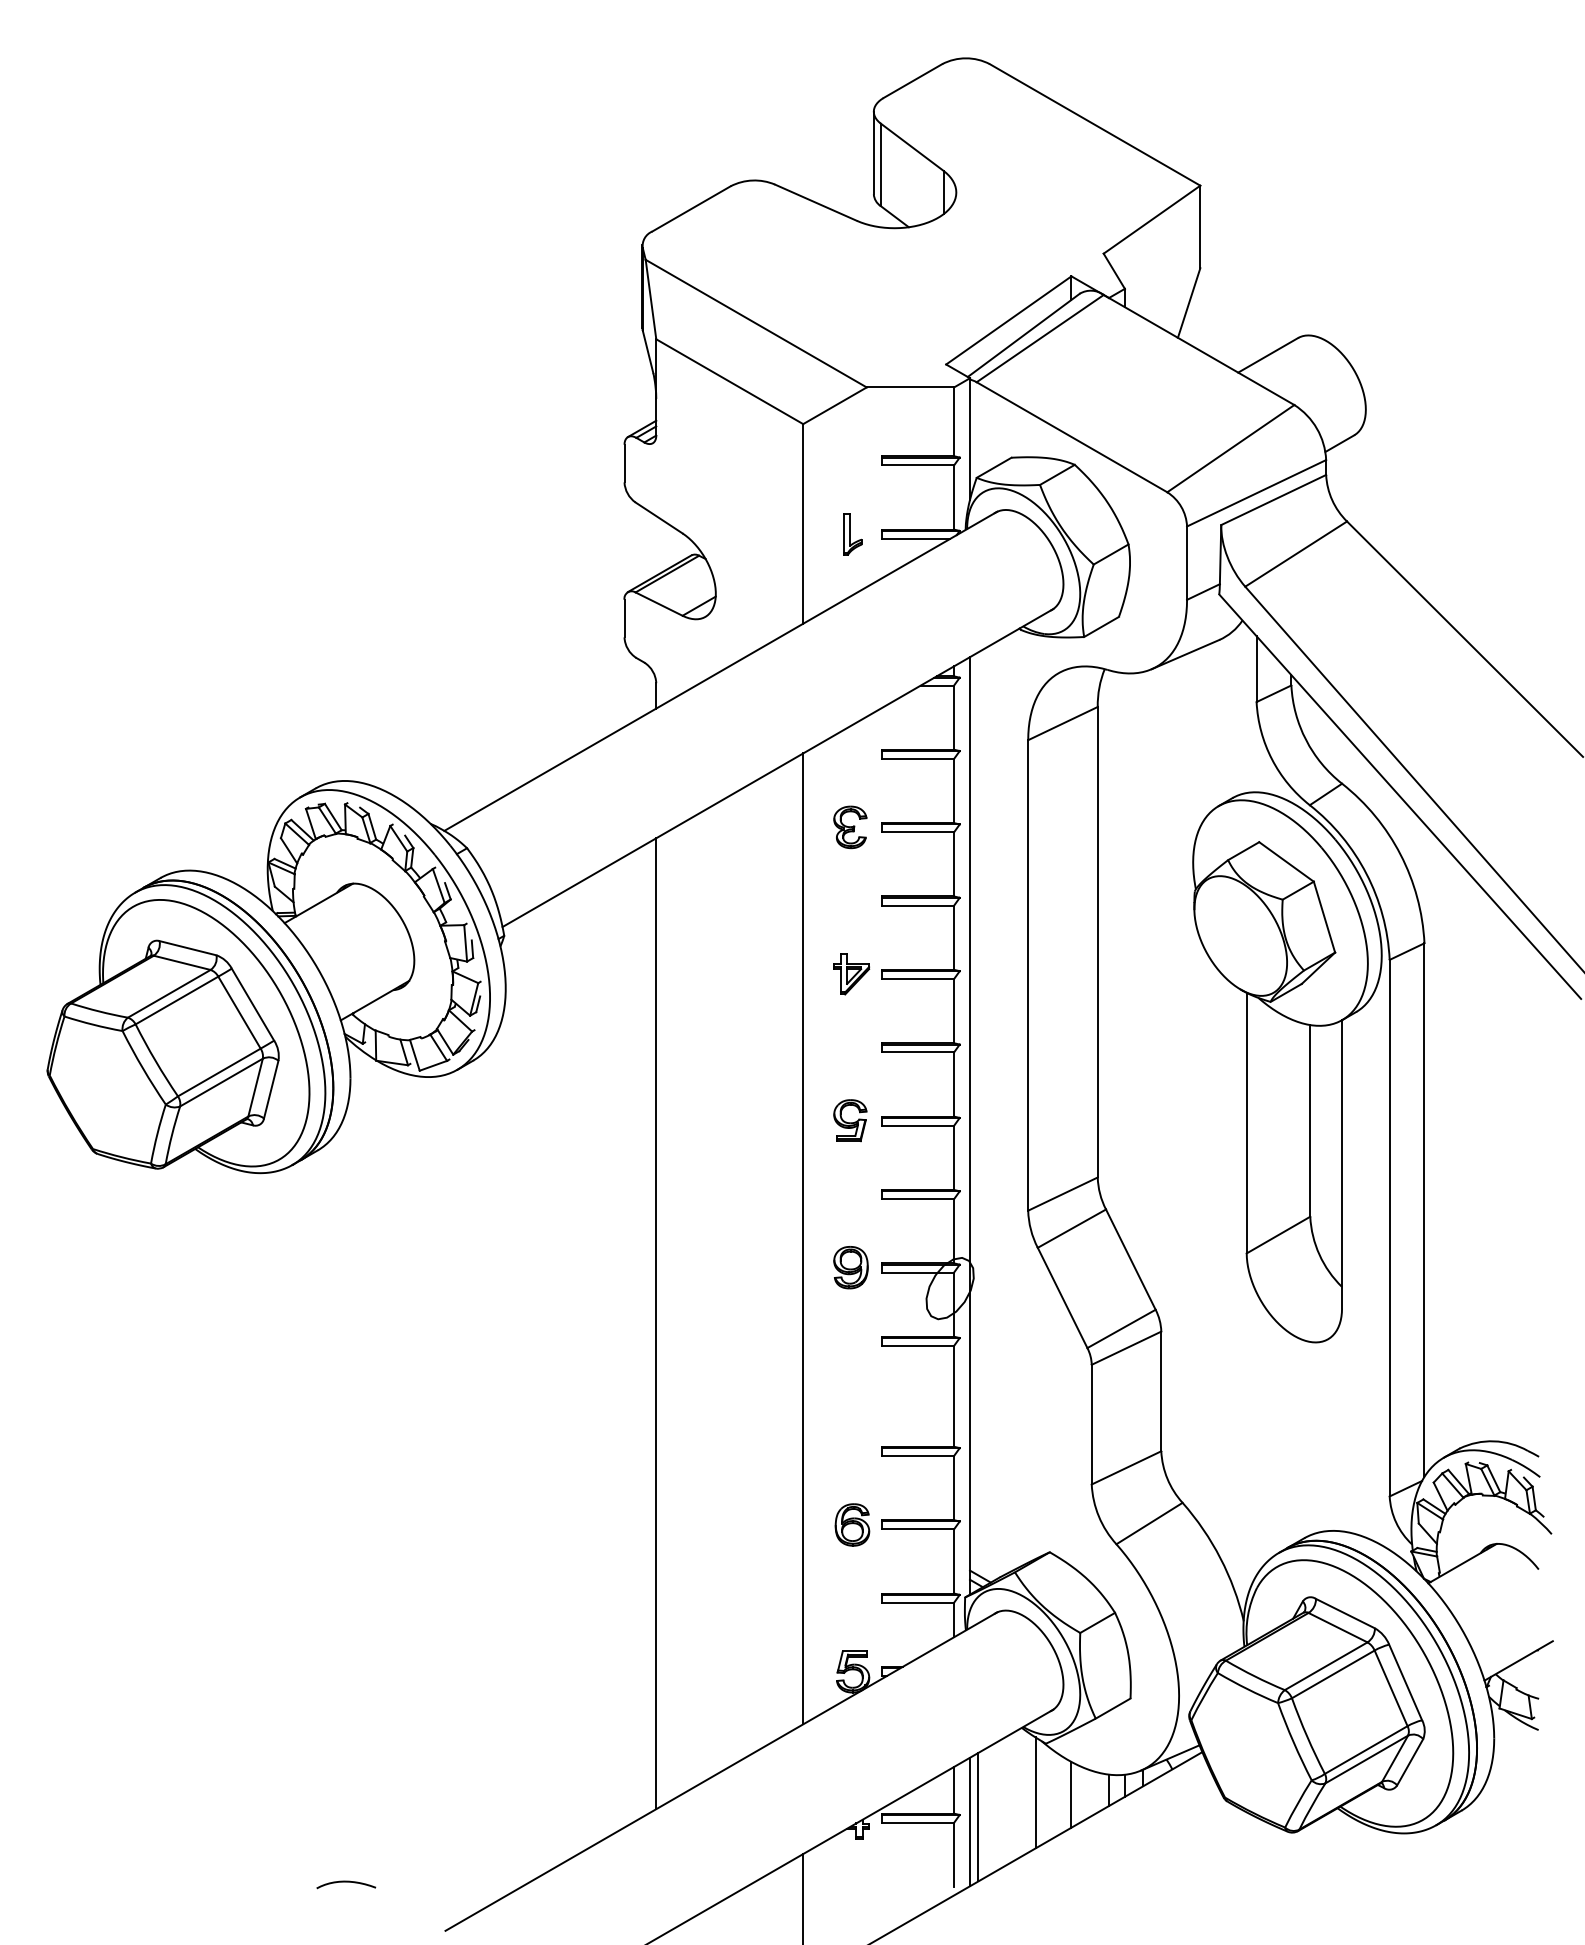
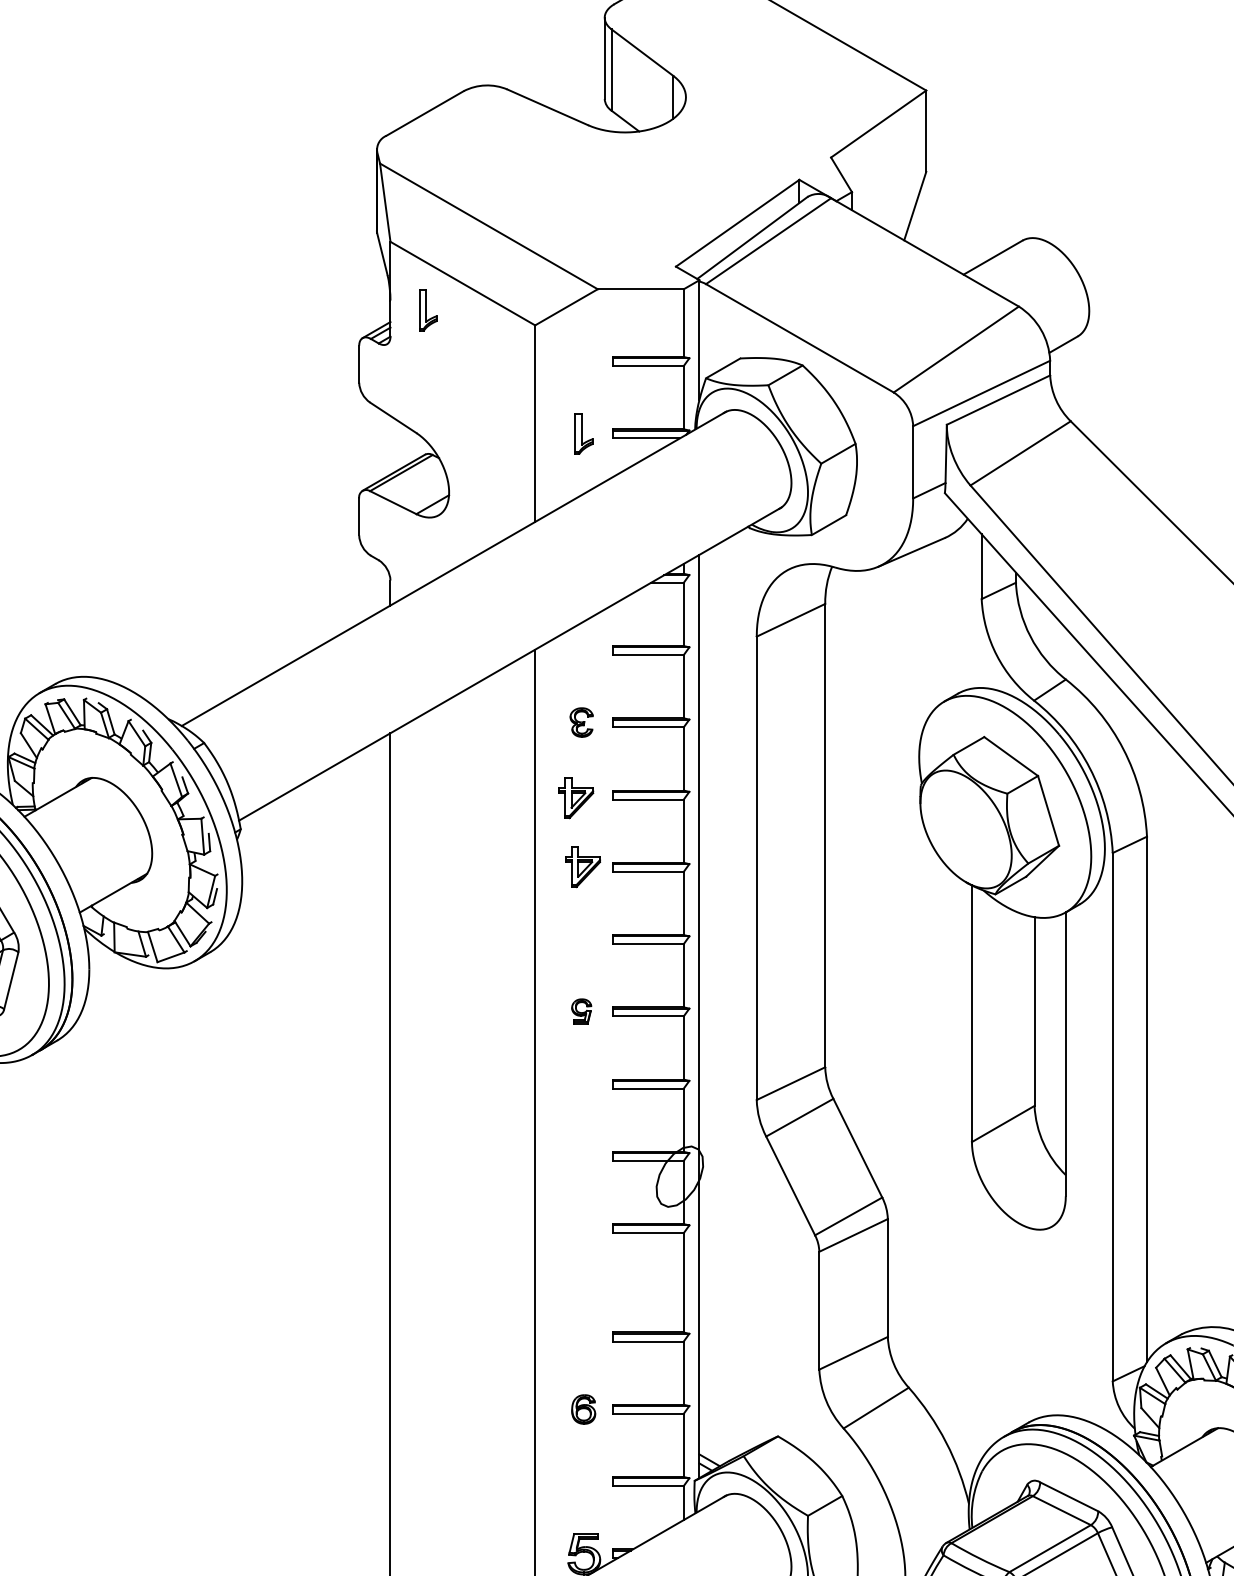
part: (694, 409) -> (428, 310), added
part: (850, 827) -> (581, 722), size x0.7
part: (844, 904) -> (575, 798), added
part: (850, 1120) -> (581, 1011), size x0.6
part: (850, 1267) -> (581, 1155), removed
part: (852, 1524) -> (583, 1409), size x0.7

